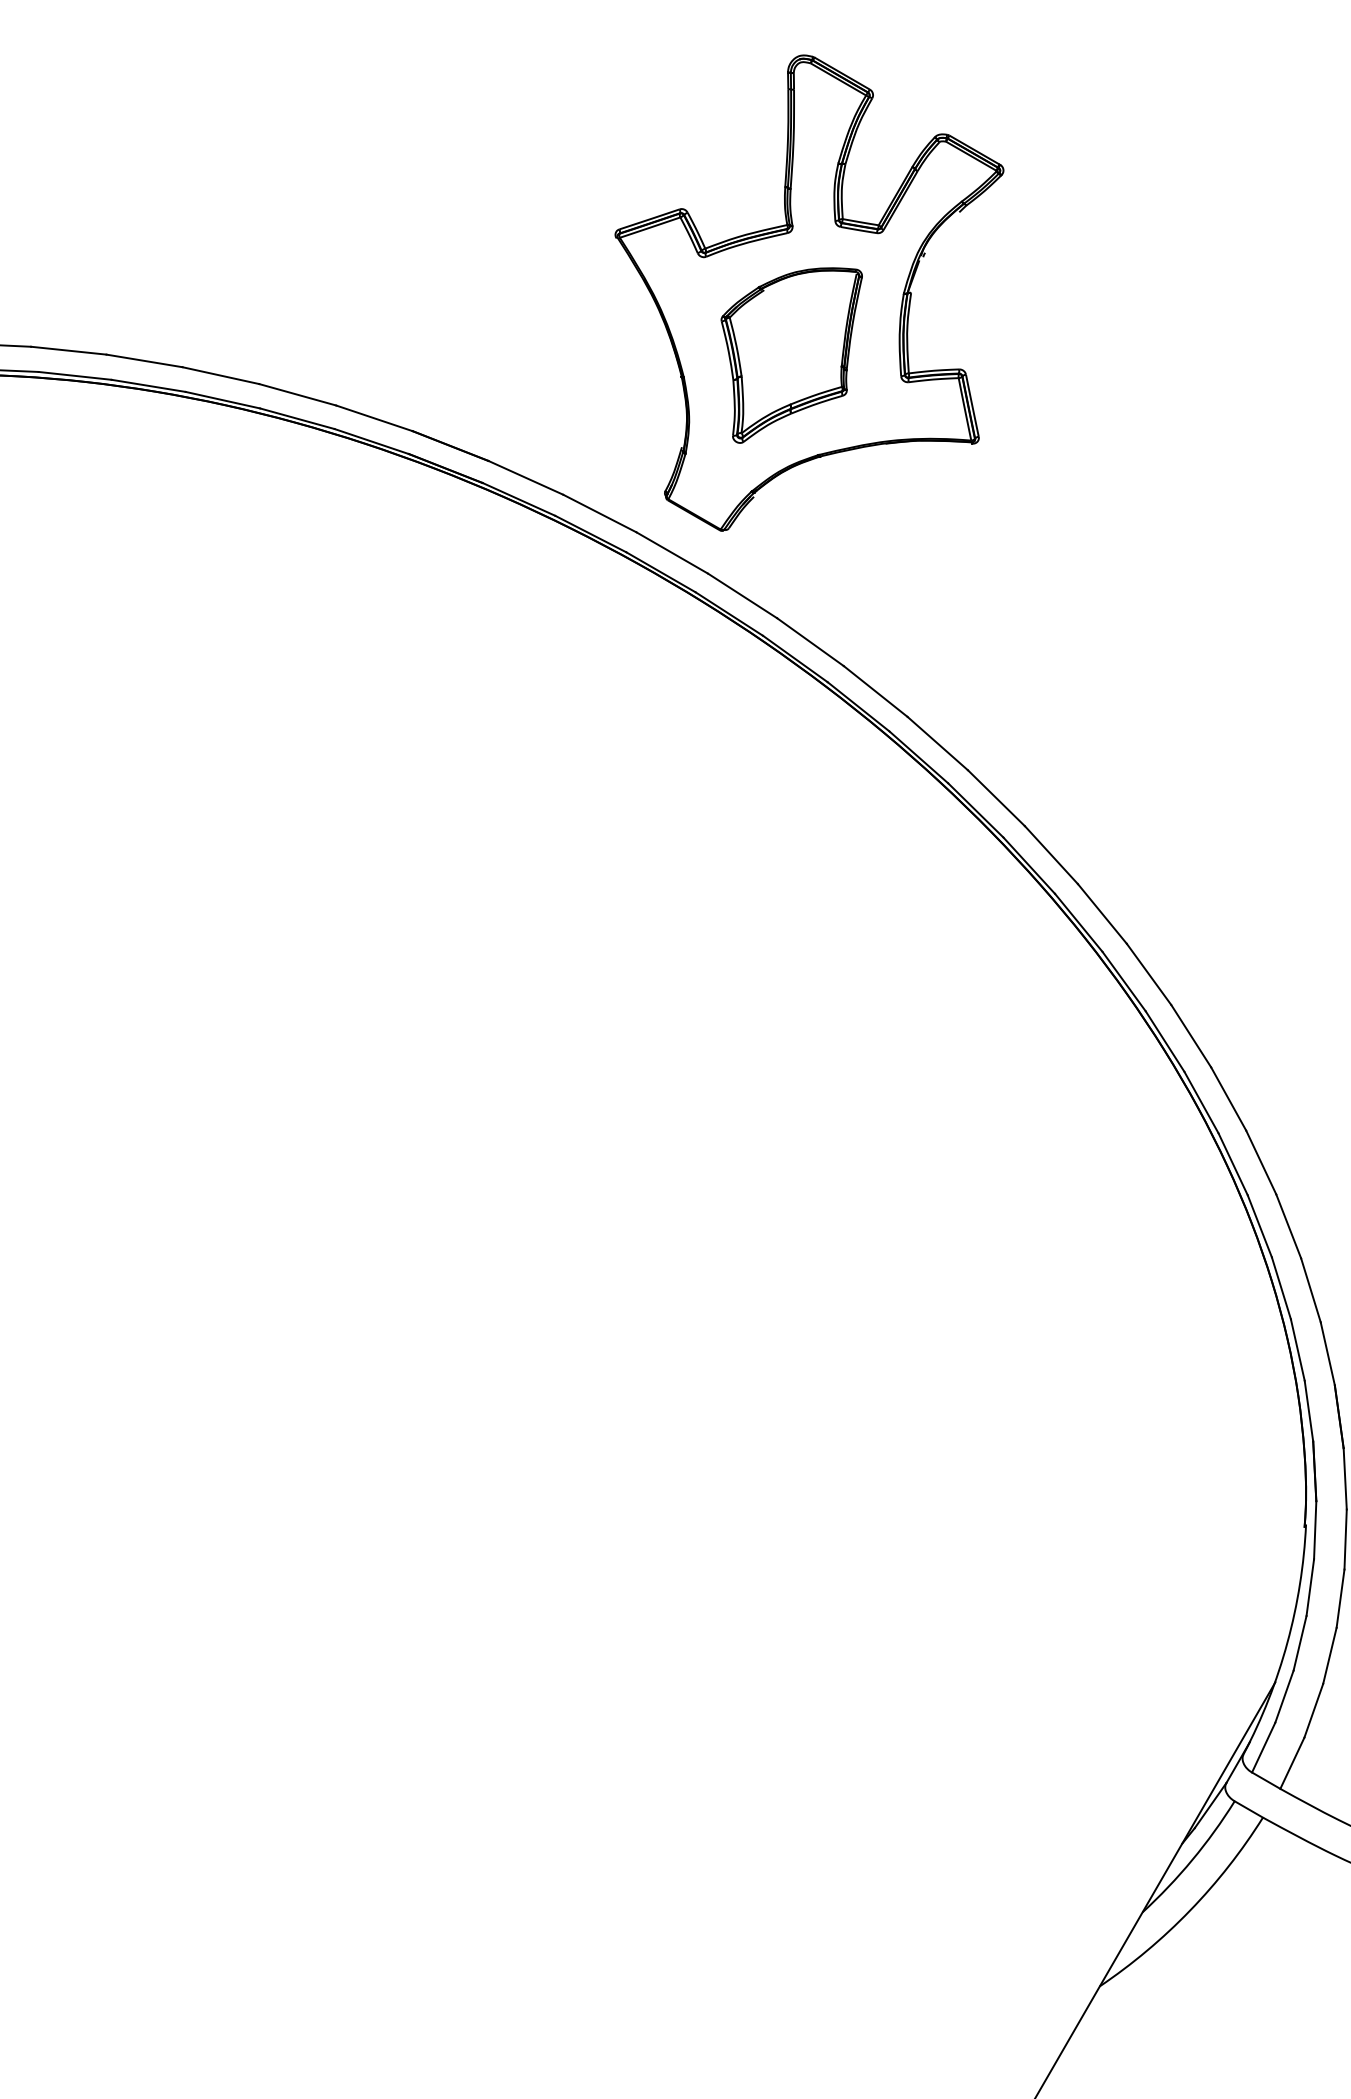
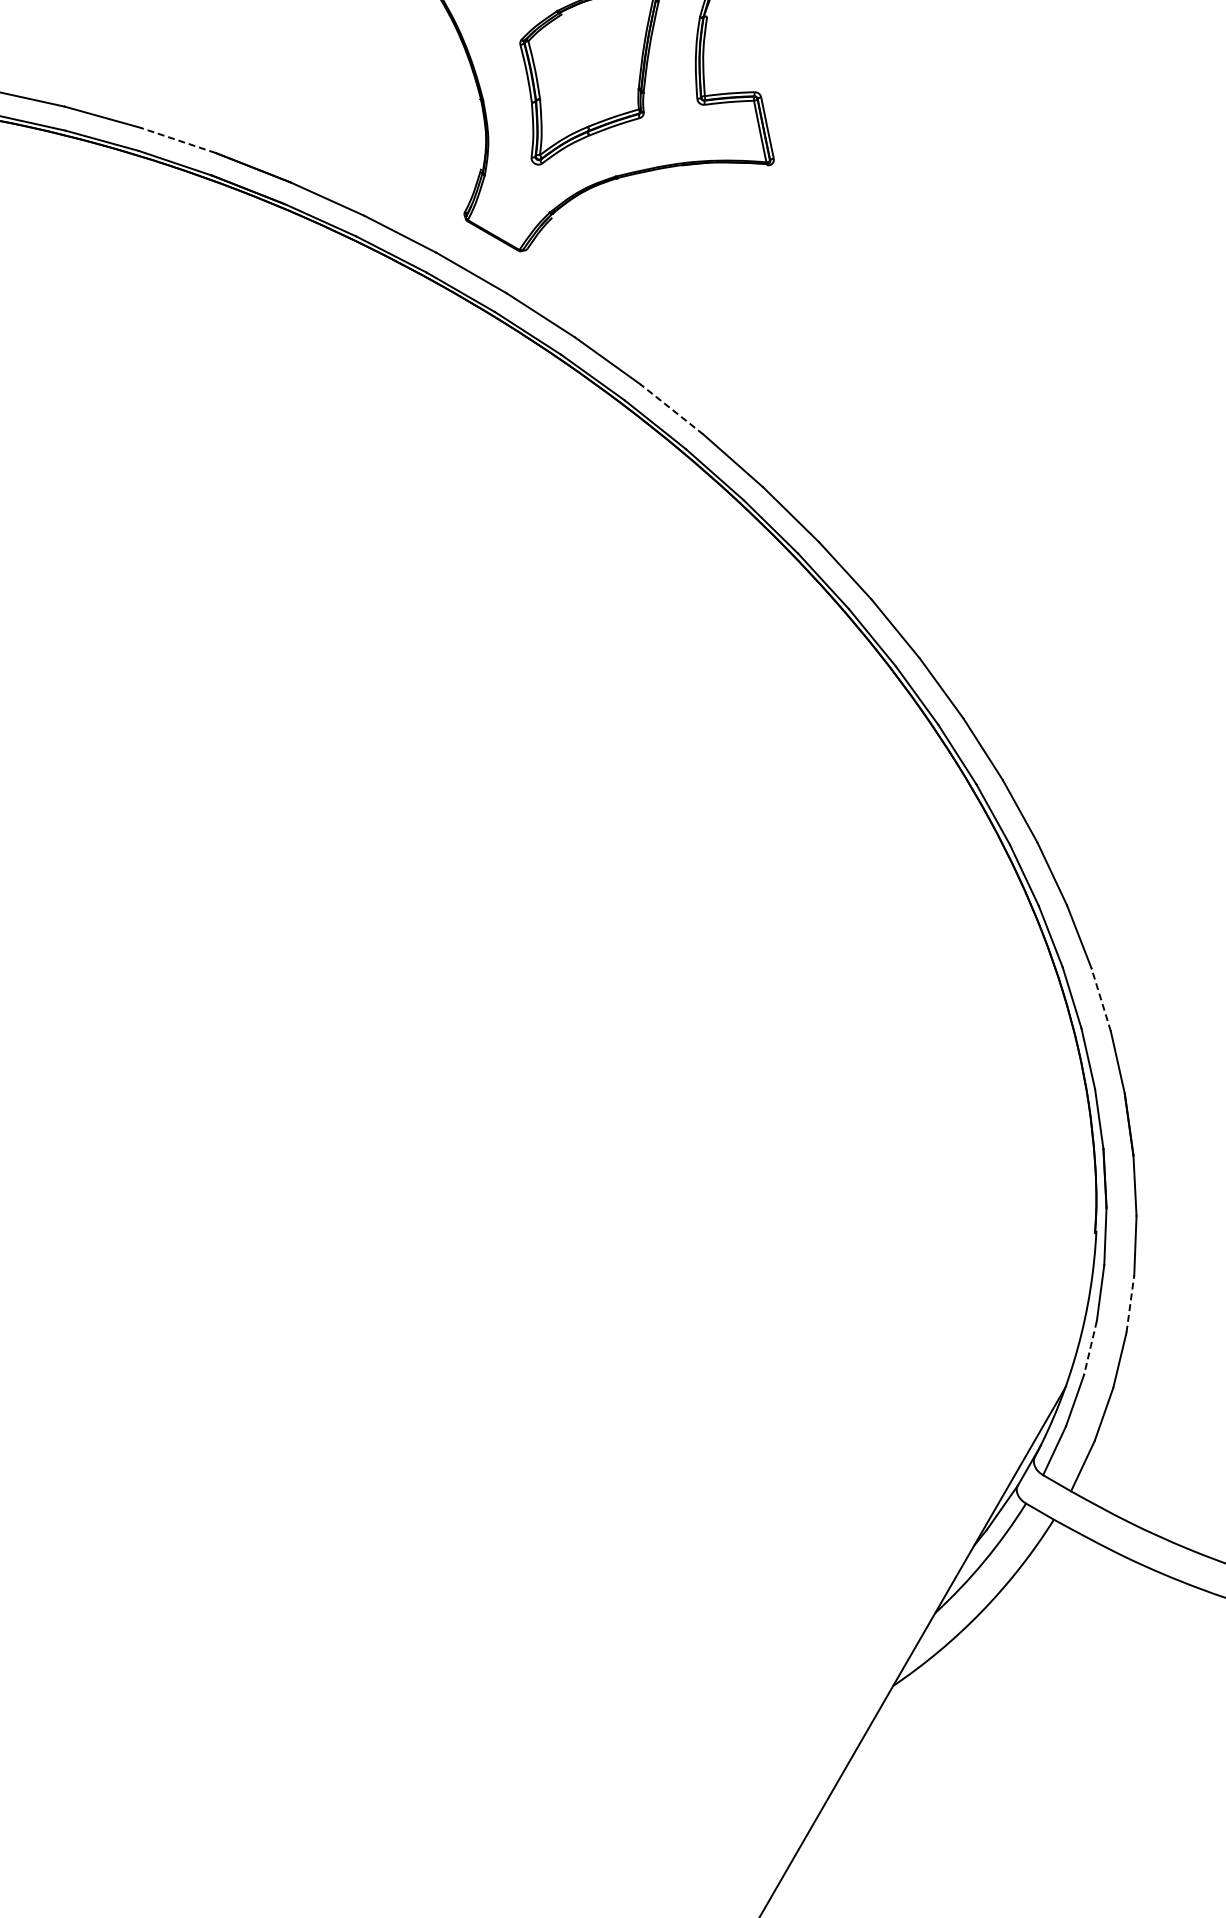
line: (373, 418) -> (177, 140), solid -> dashed
line: (875, 691) -> (672, 409), solid -> dashed
line: (1310, 1289) -> (1100, 999), solid -> dashed
line: (1340, 1598) -> (1130, 1303), solid -> dashed
line: (1299, 1643) -> (1089, 1348), solid -> dashed

